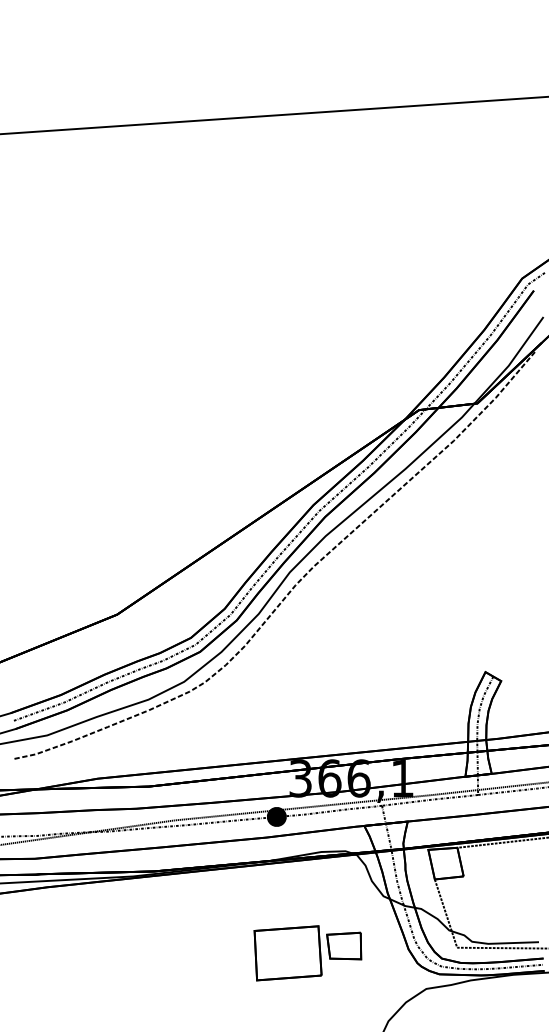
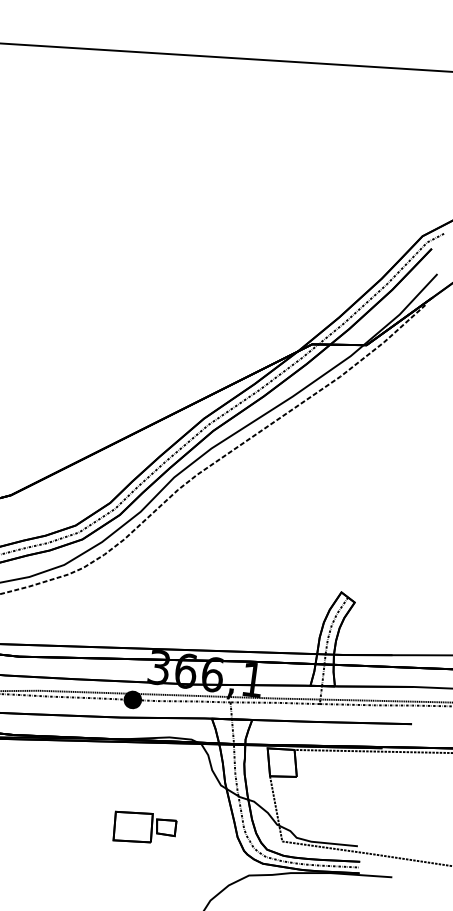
part: (307, 953) -> (144, 828), size x0.62

